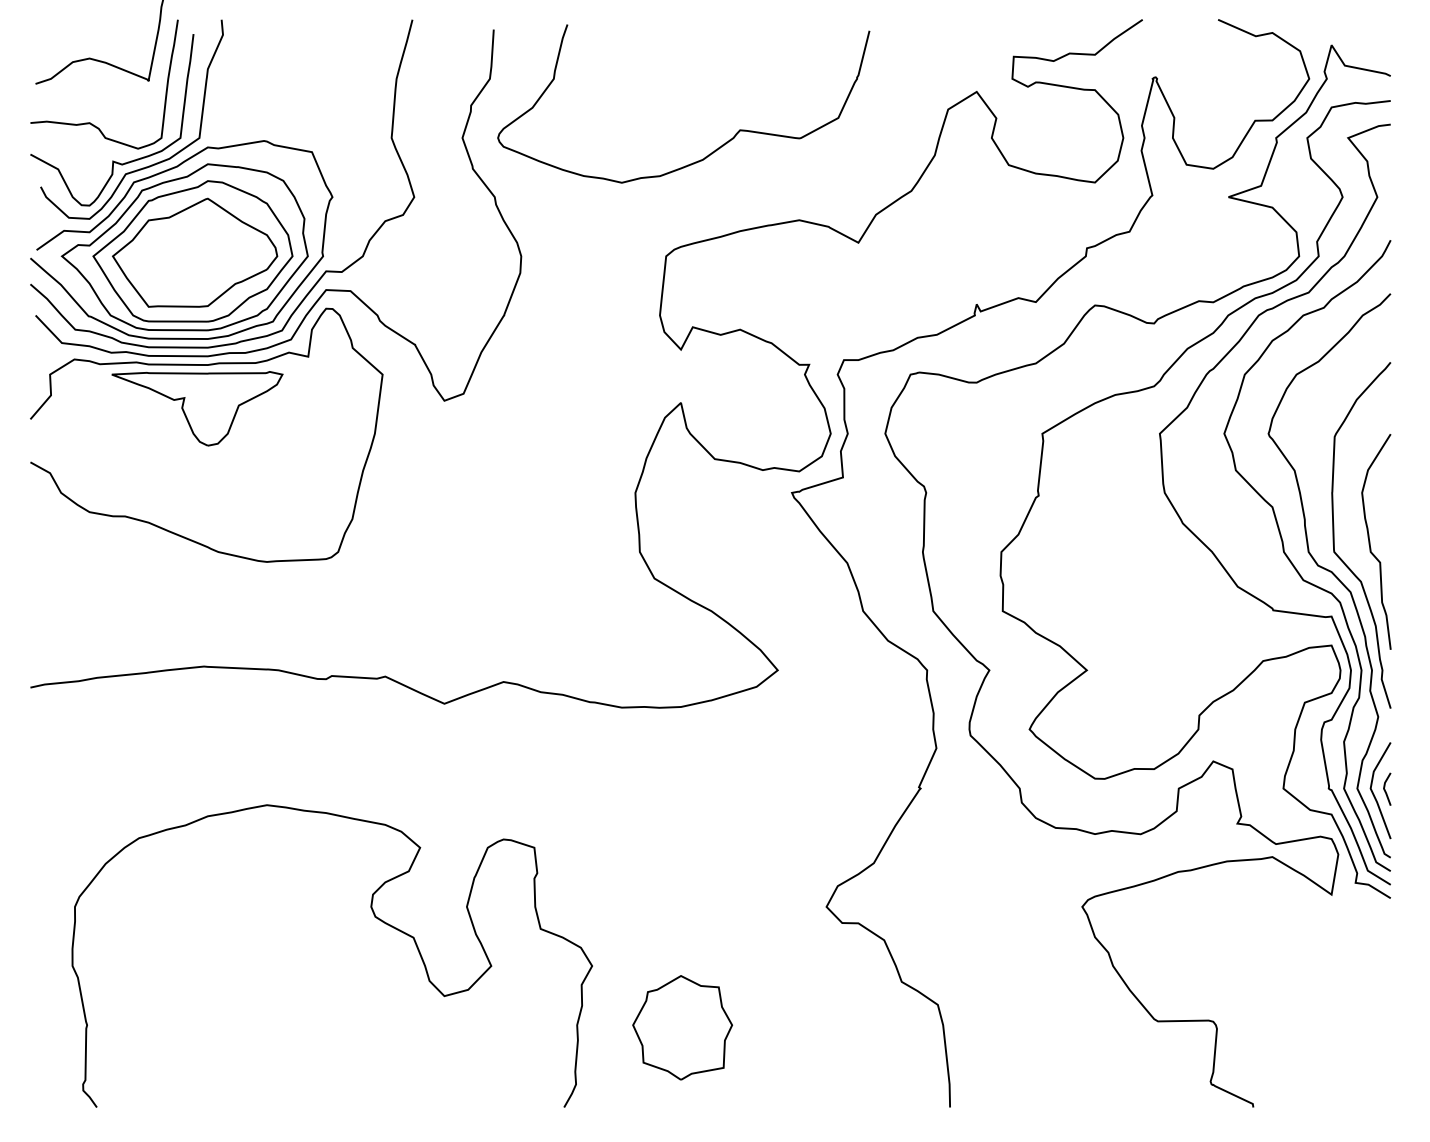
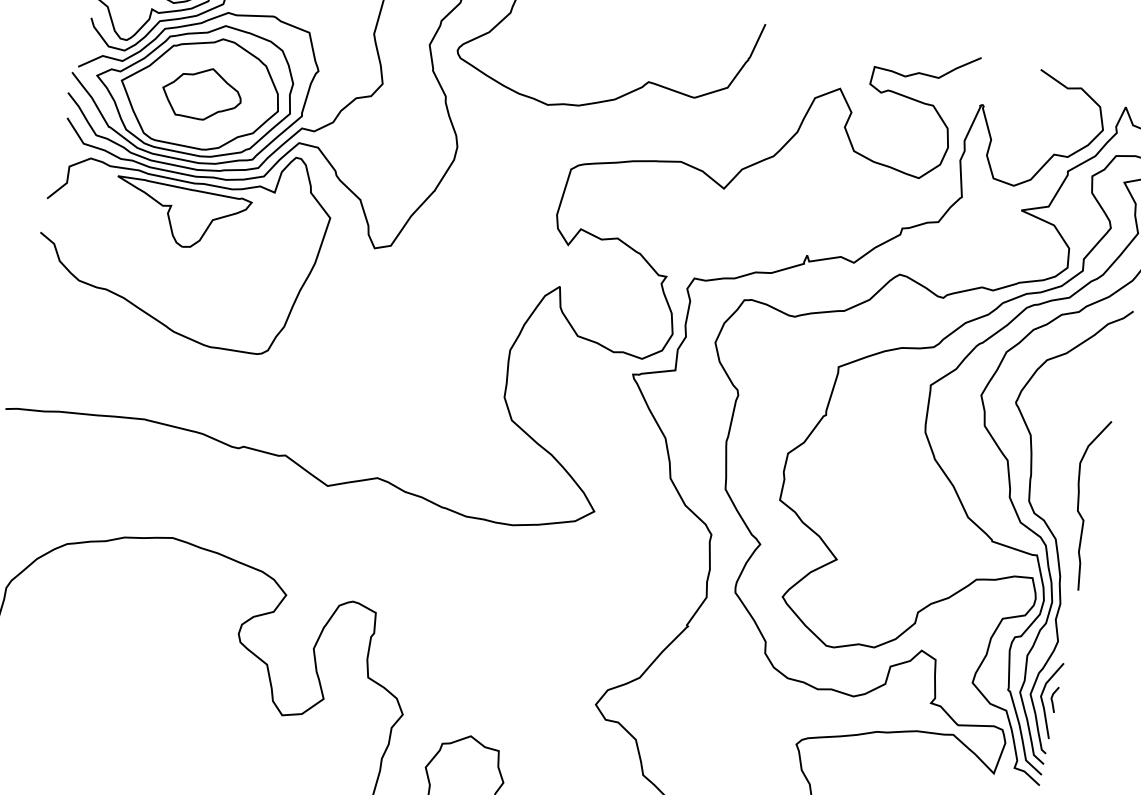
part: (195, 252) -> (202, 93), size x0.6
curve: (1334, 535) -> (1051, 492), removed

